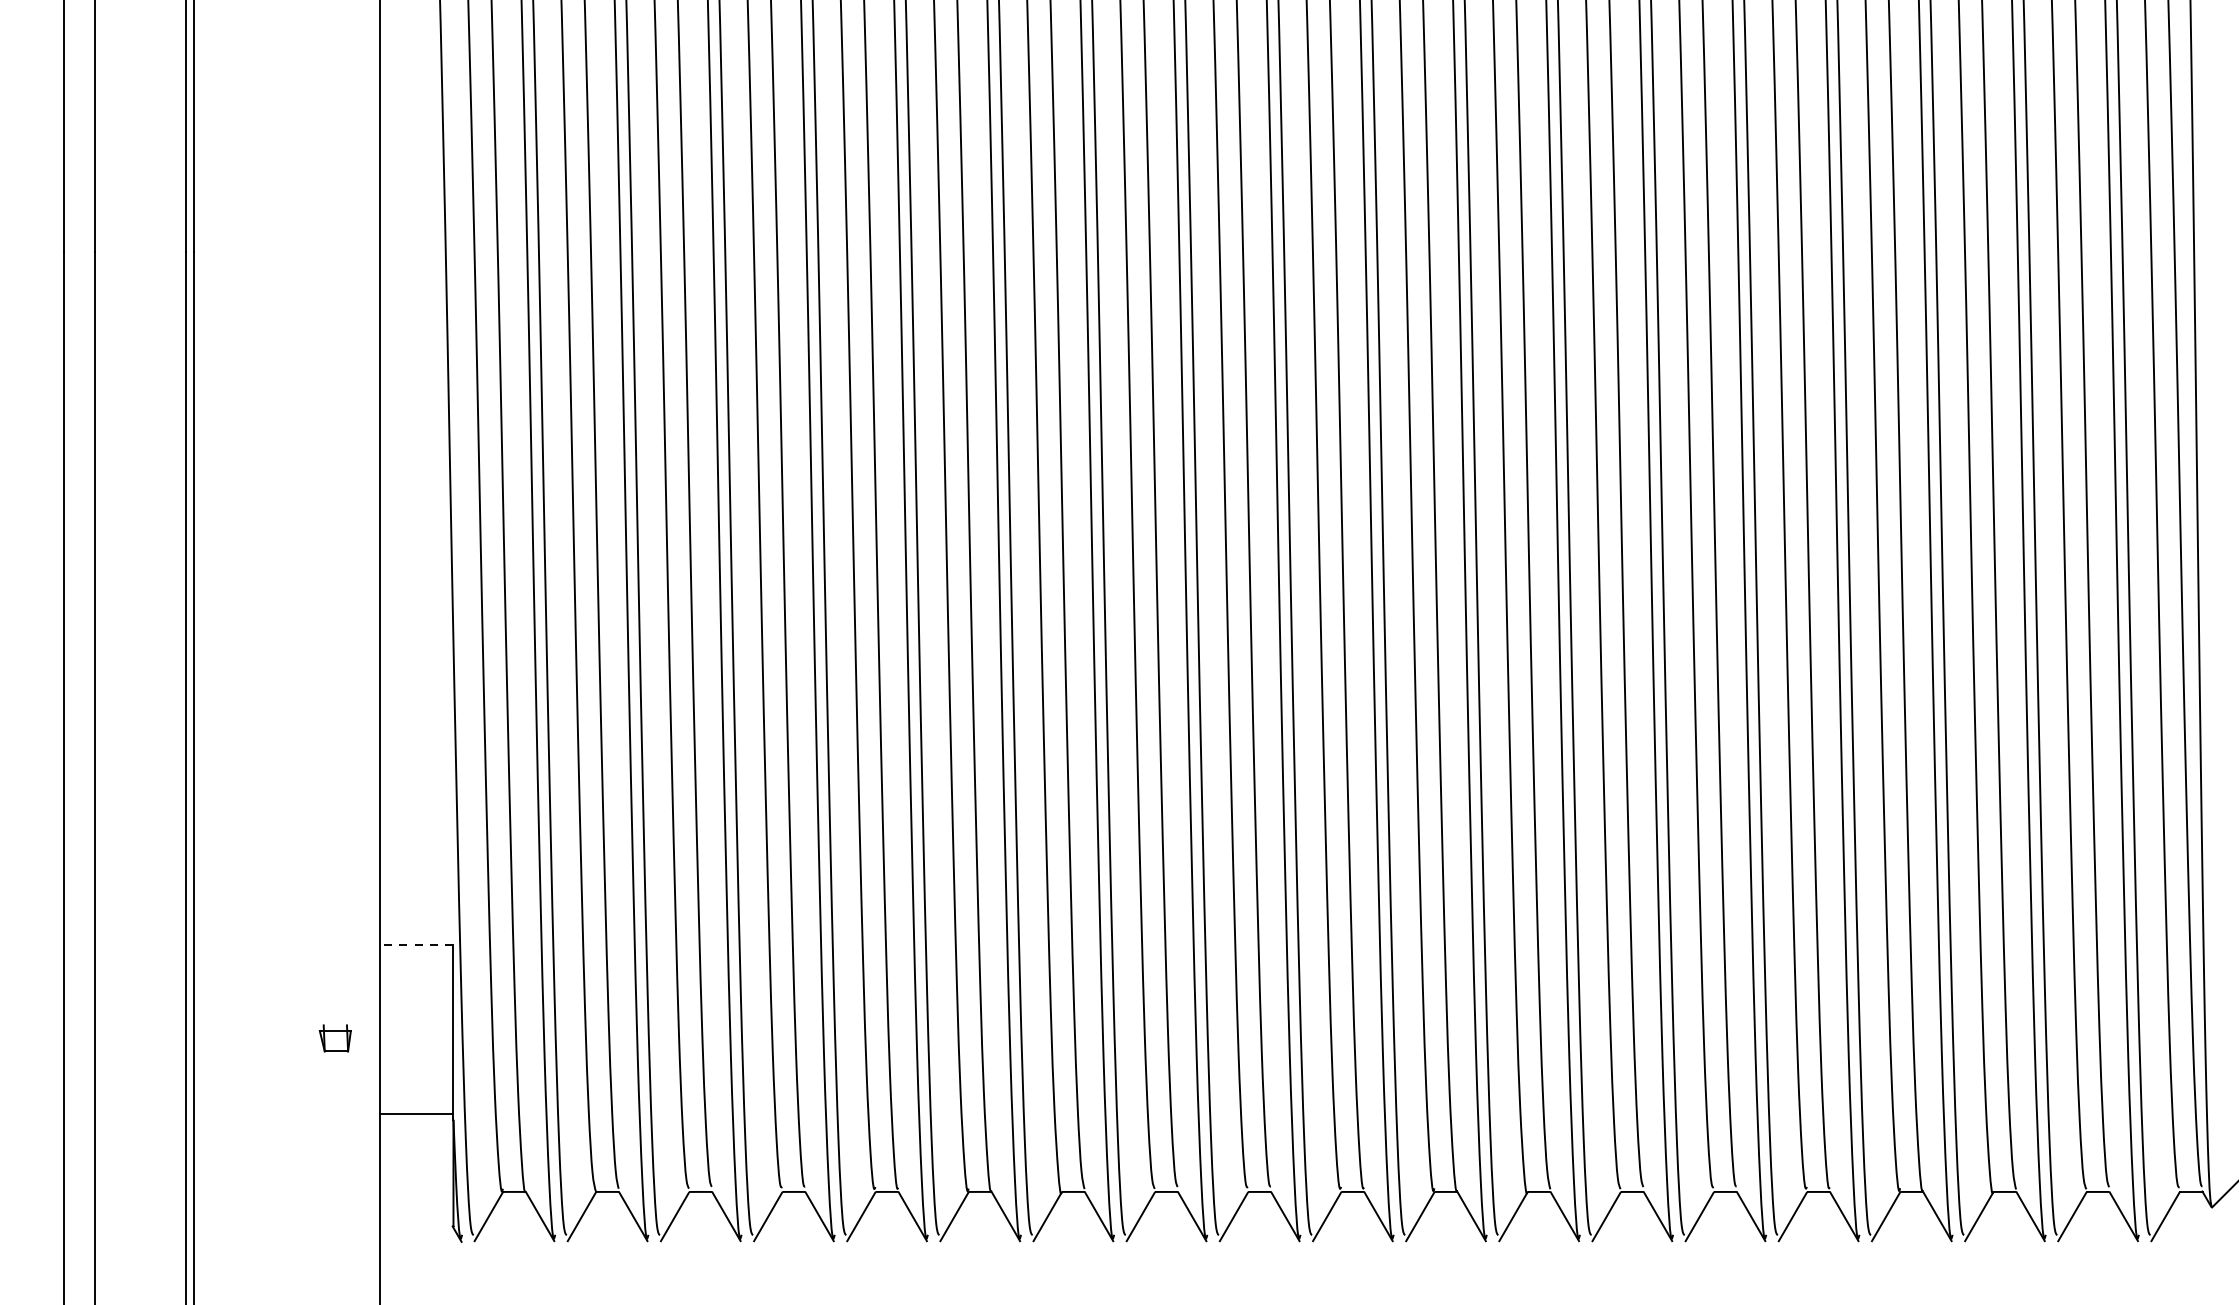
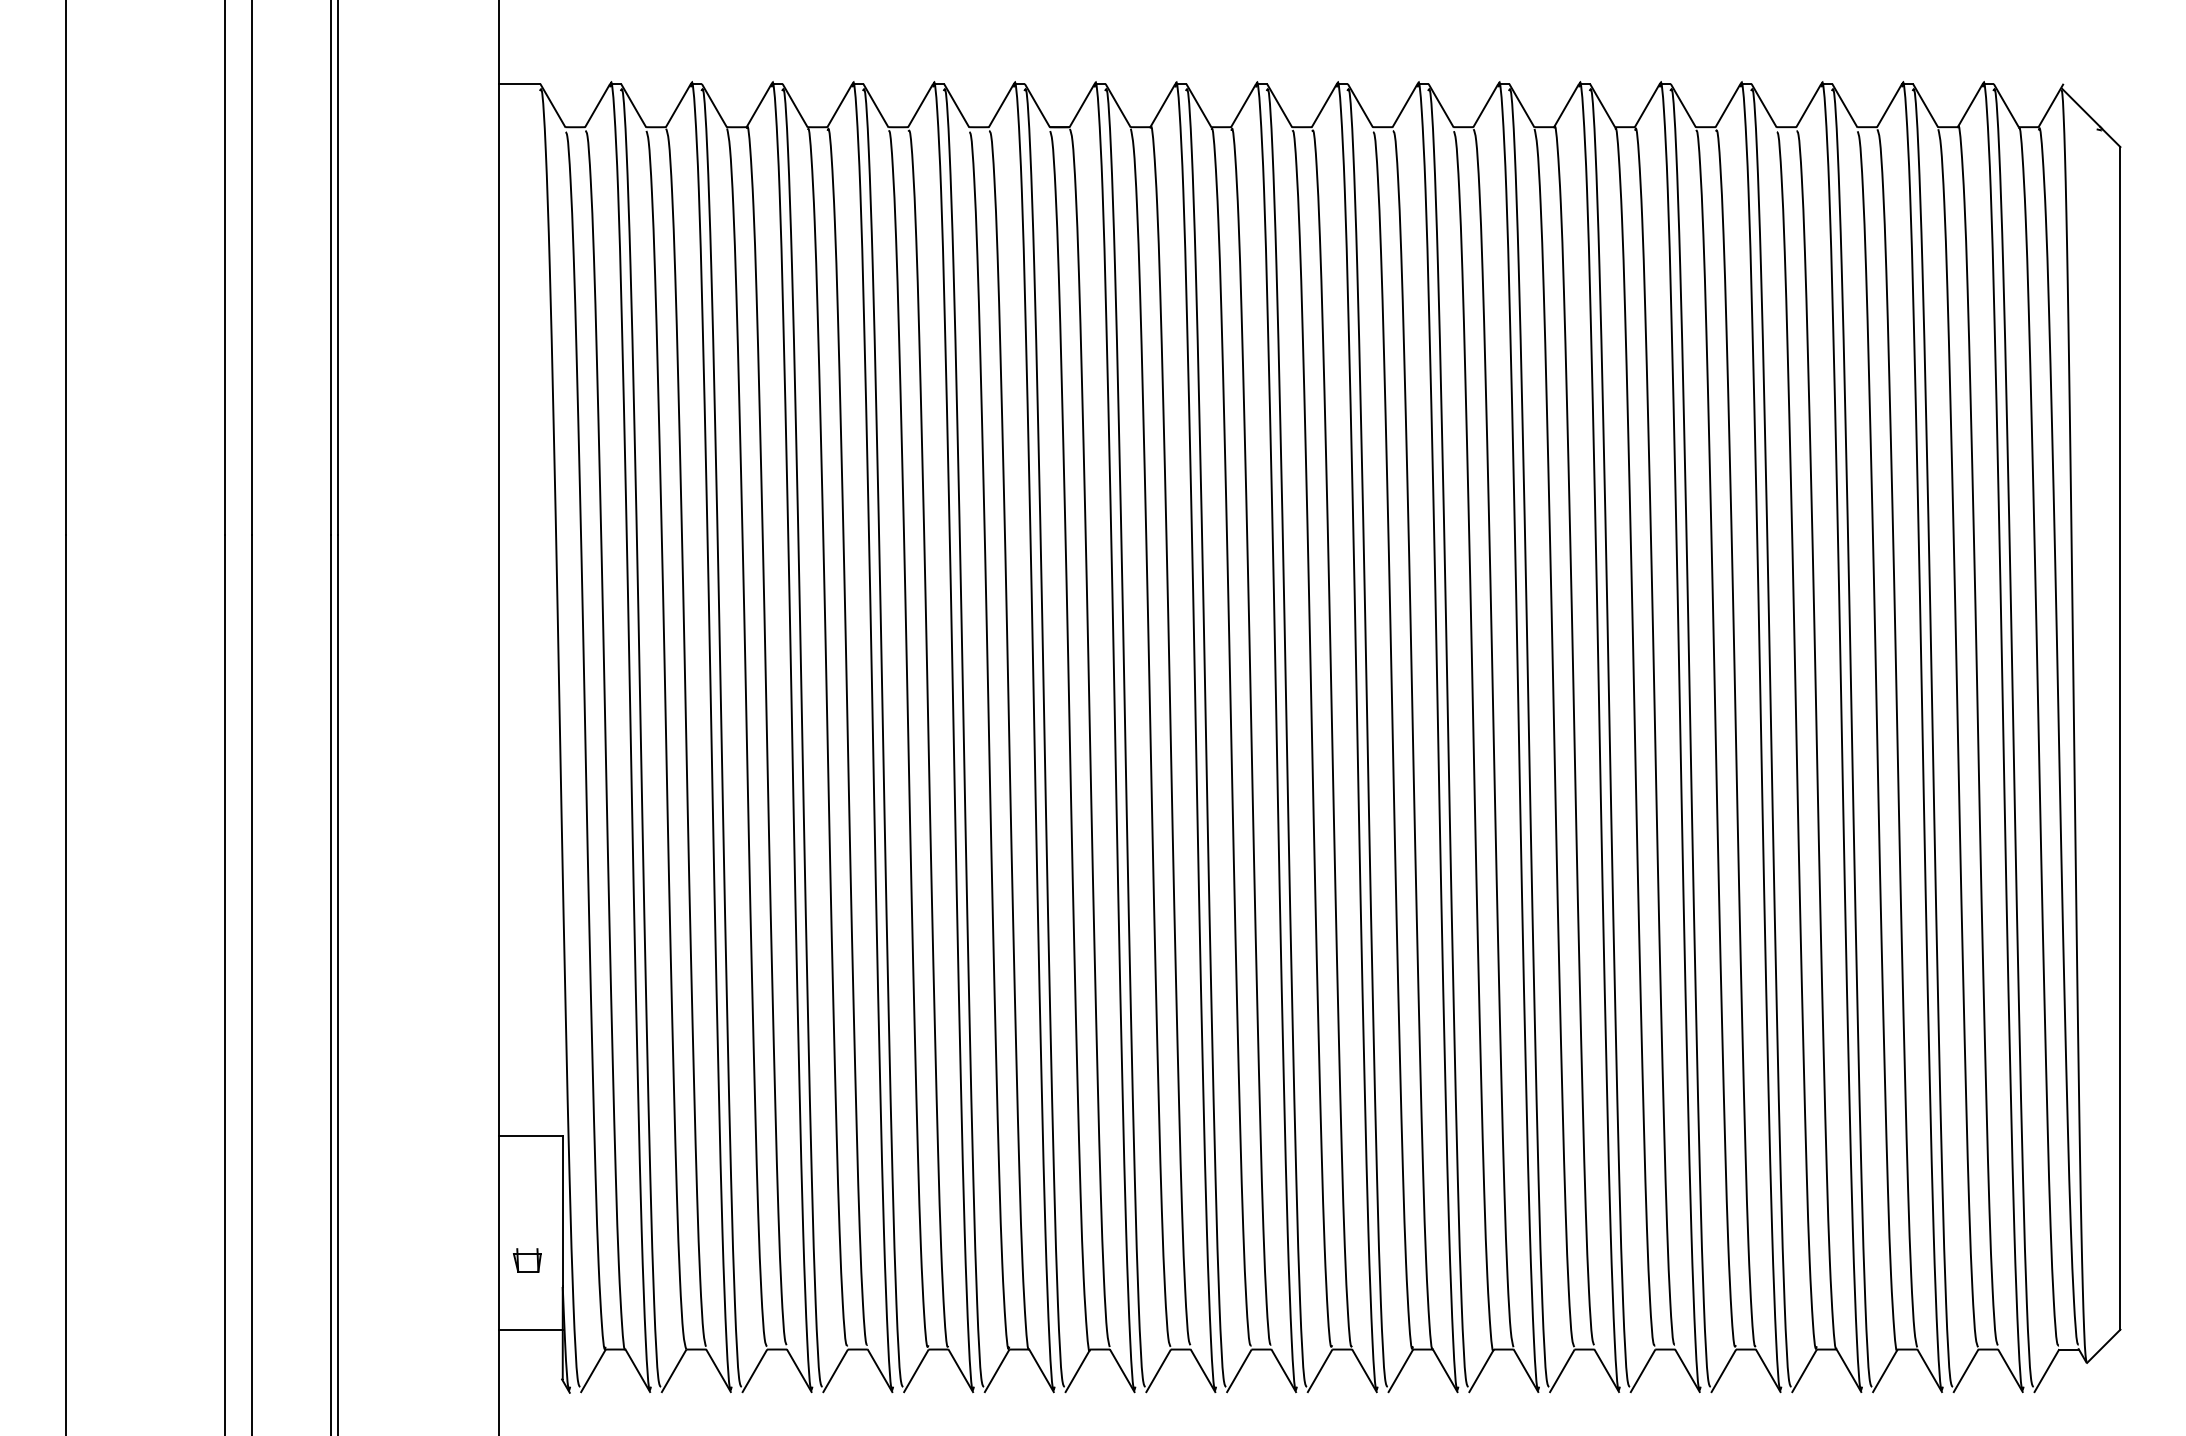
line: (416, 945) -> (530, 1135), dashed -> solid
part: (335, 1038) -> (527, 1260), moved
line: (416, 1113) -> (530, 1329), moved

